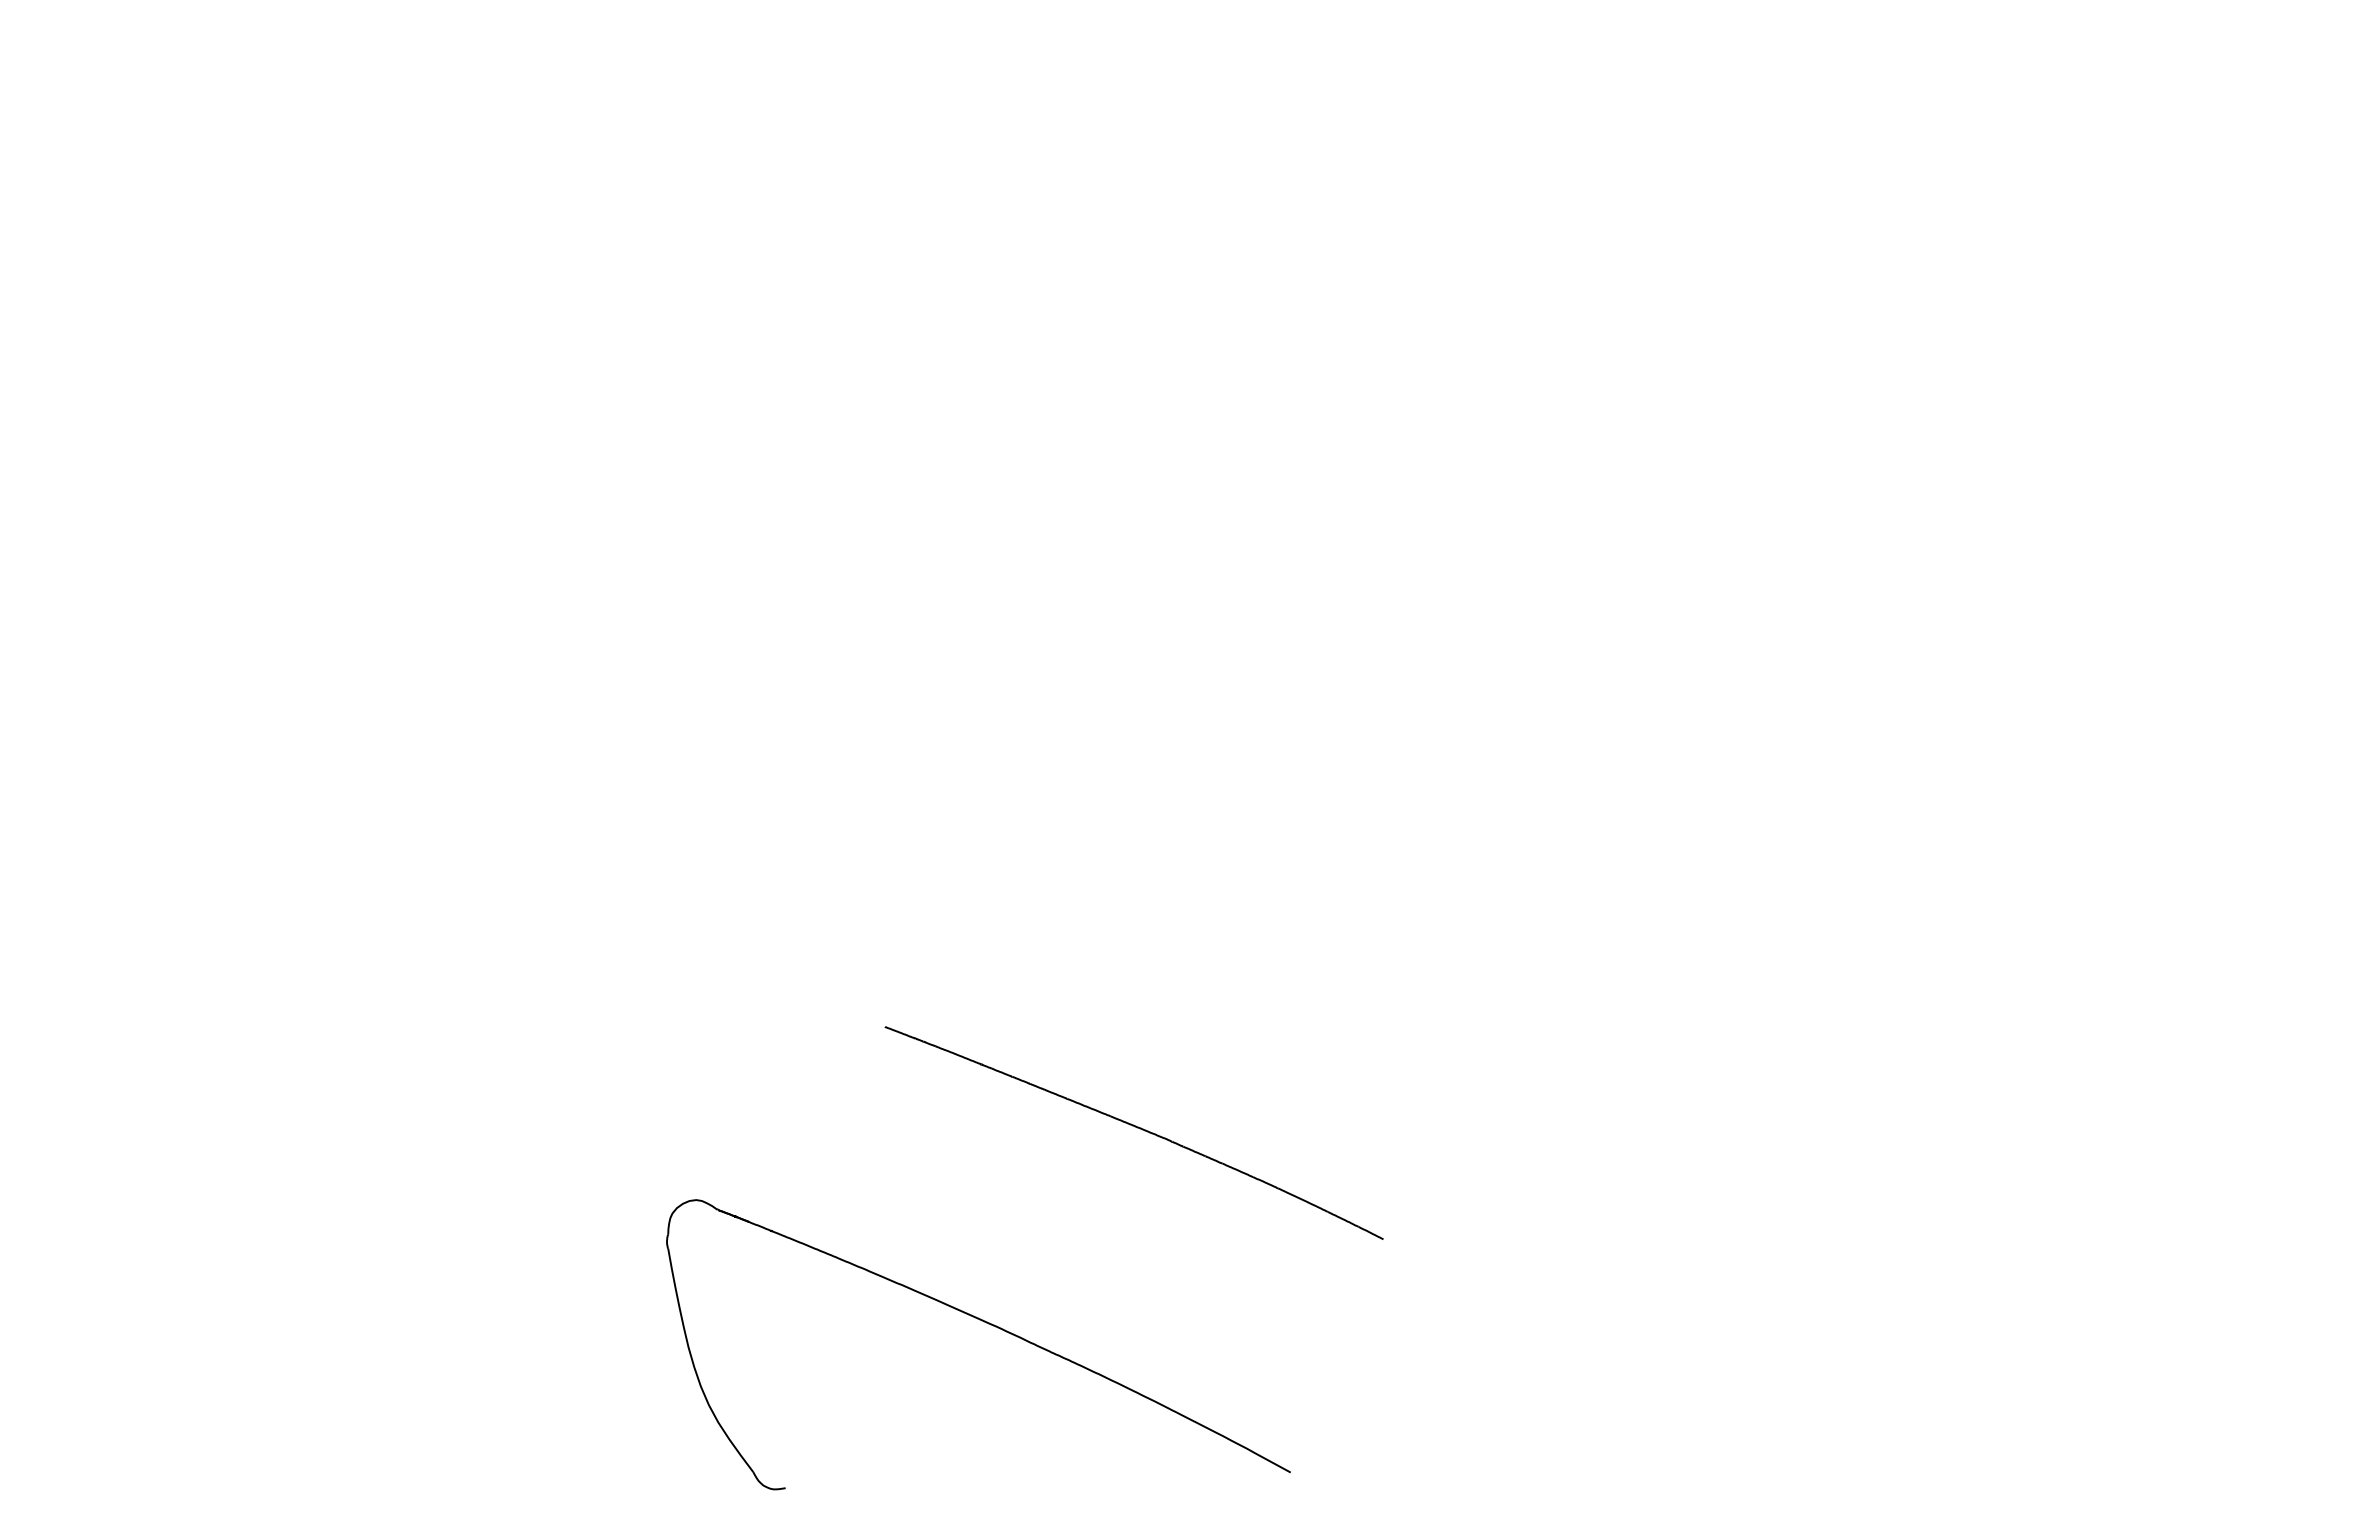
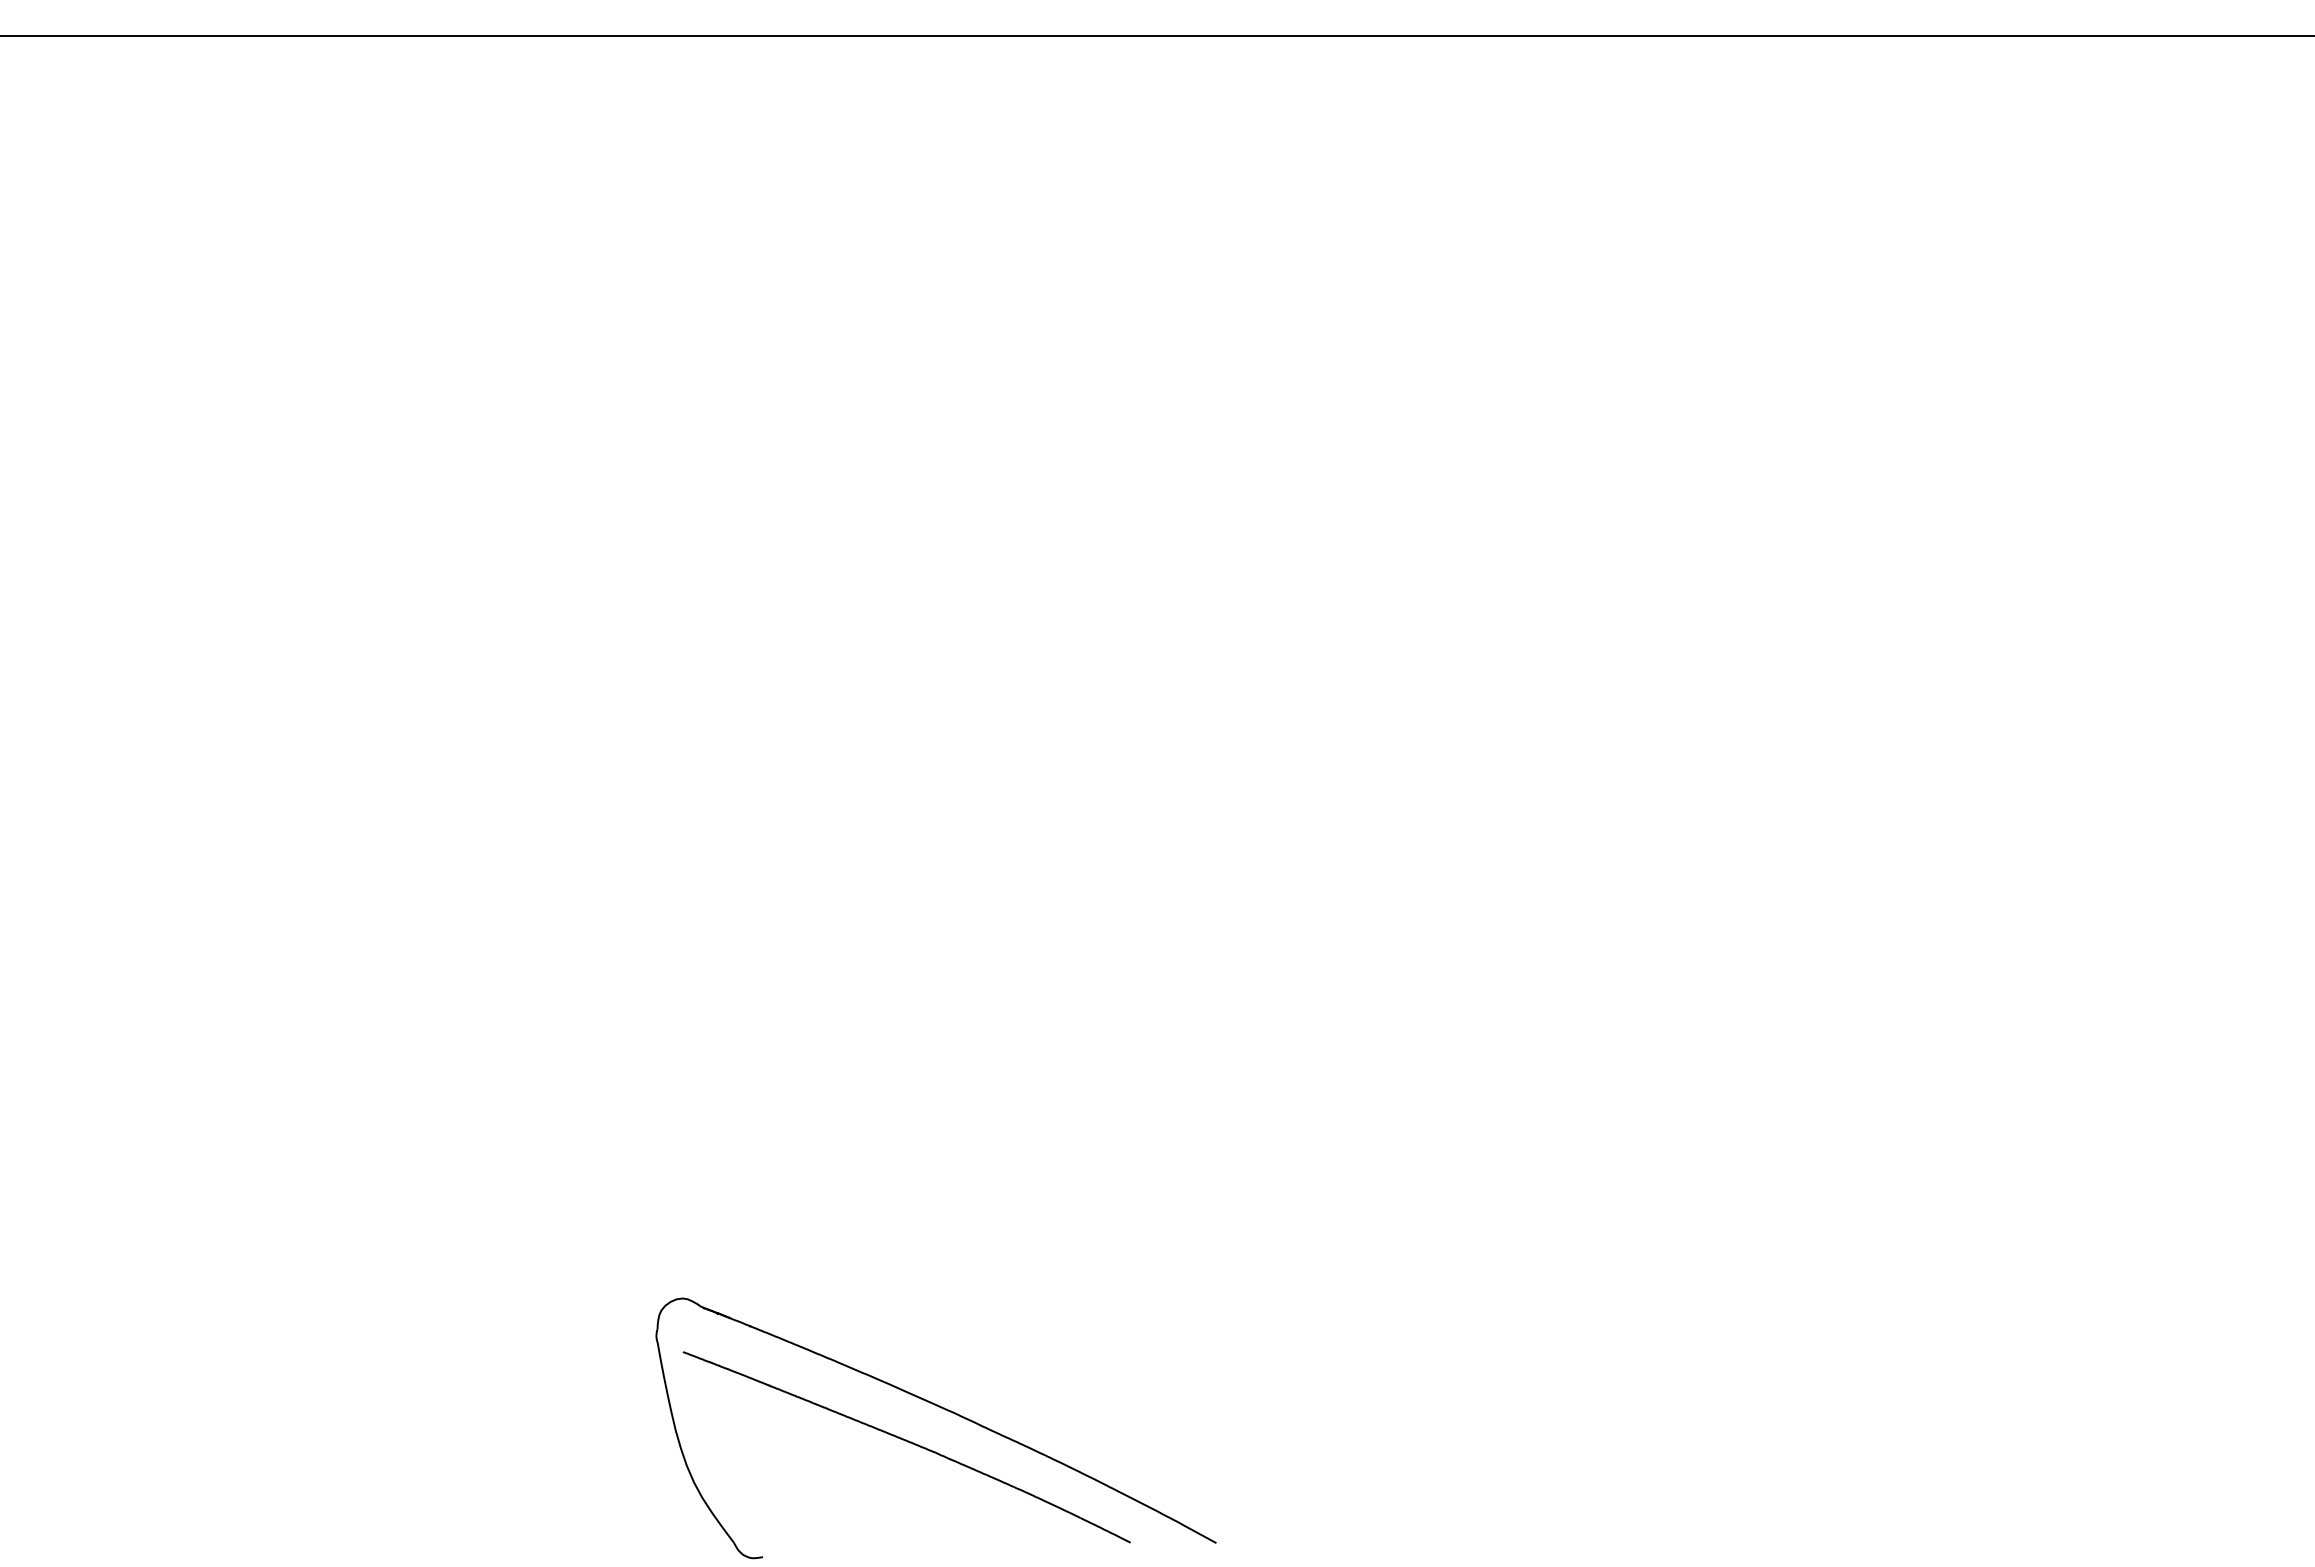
part: (1133, 1133) -> (906, 1447), moved

